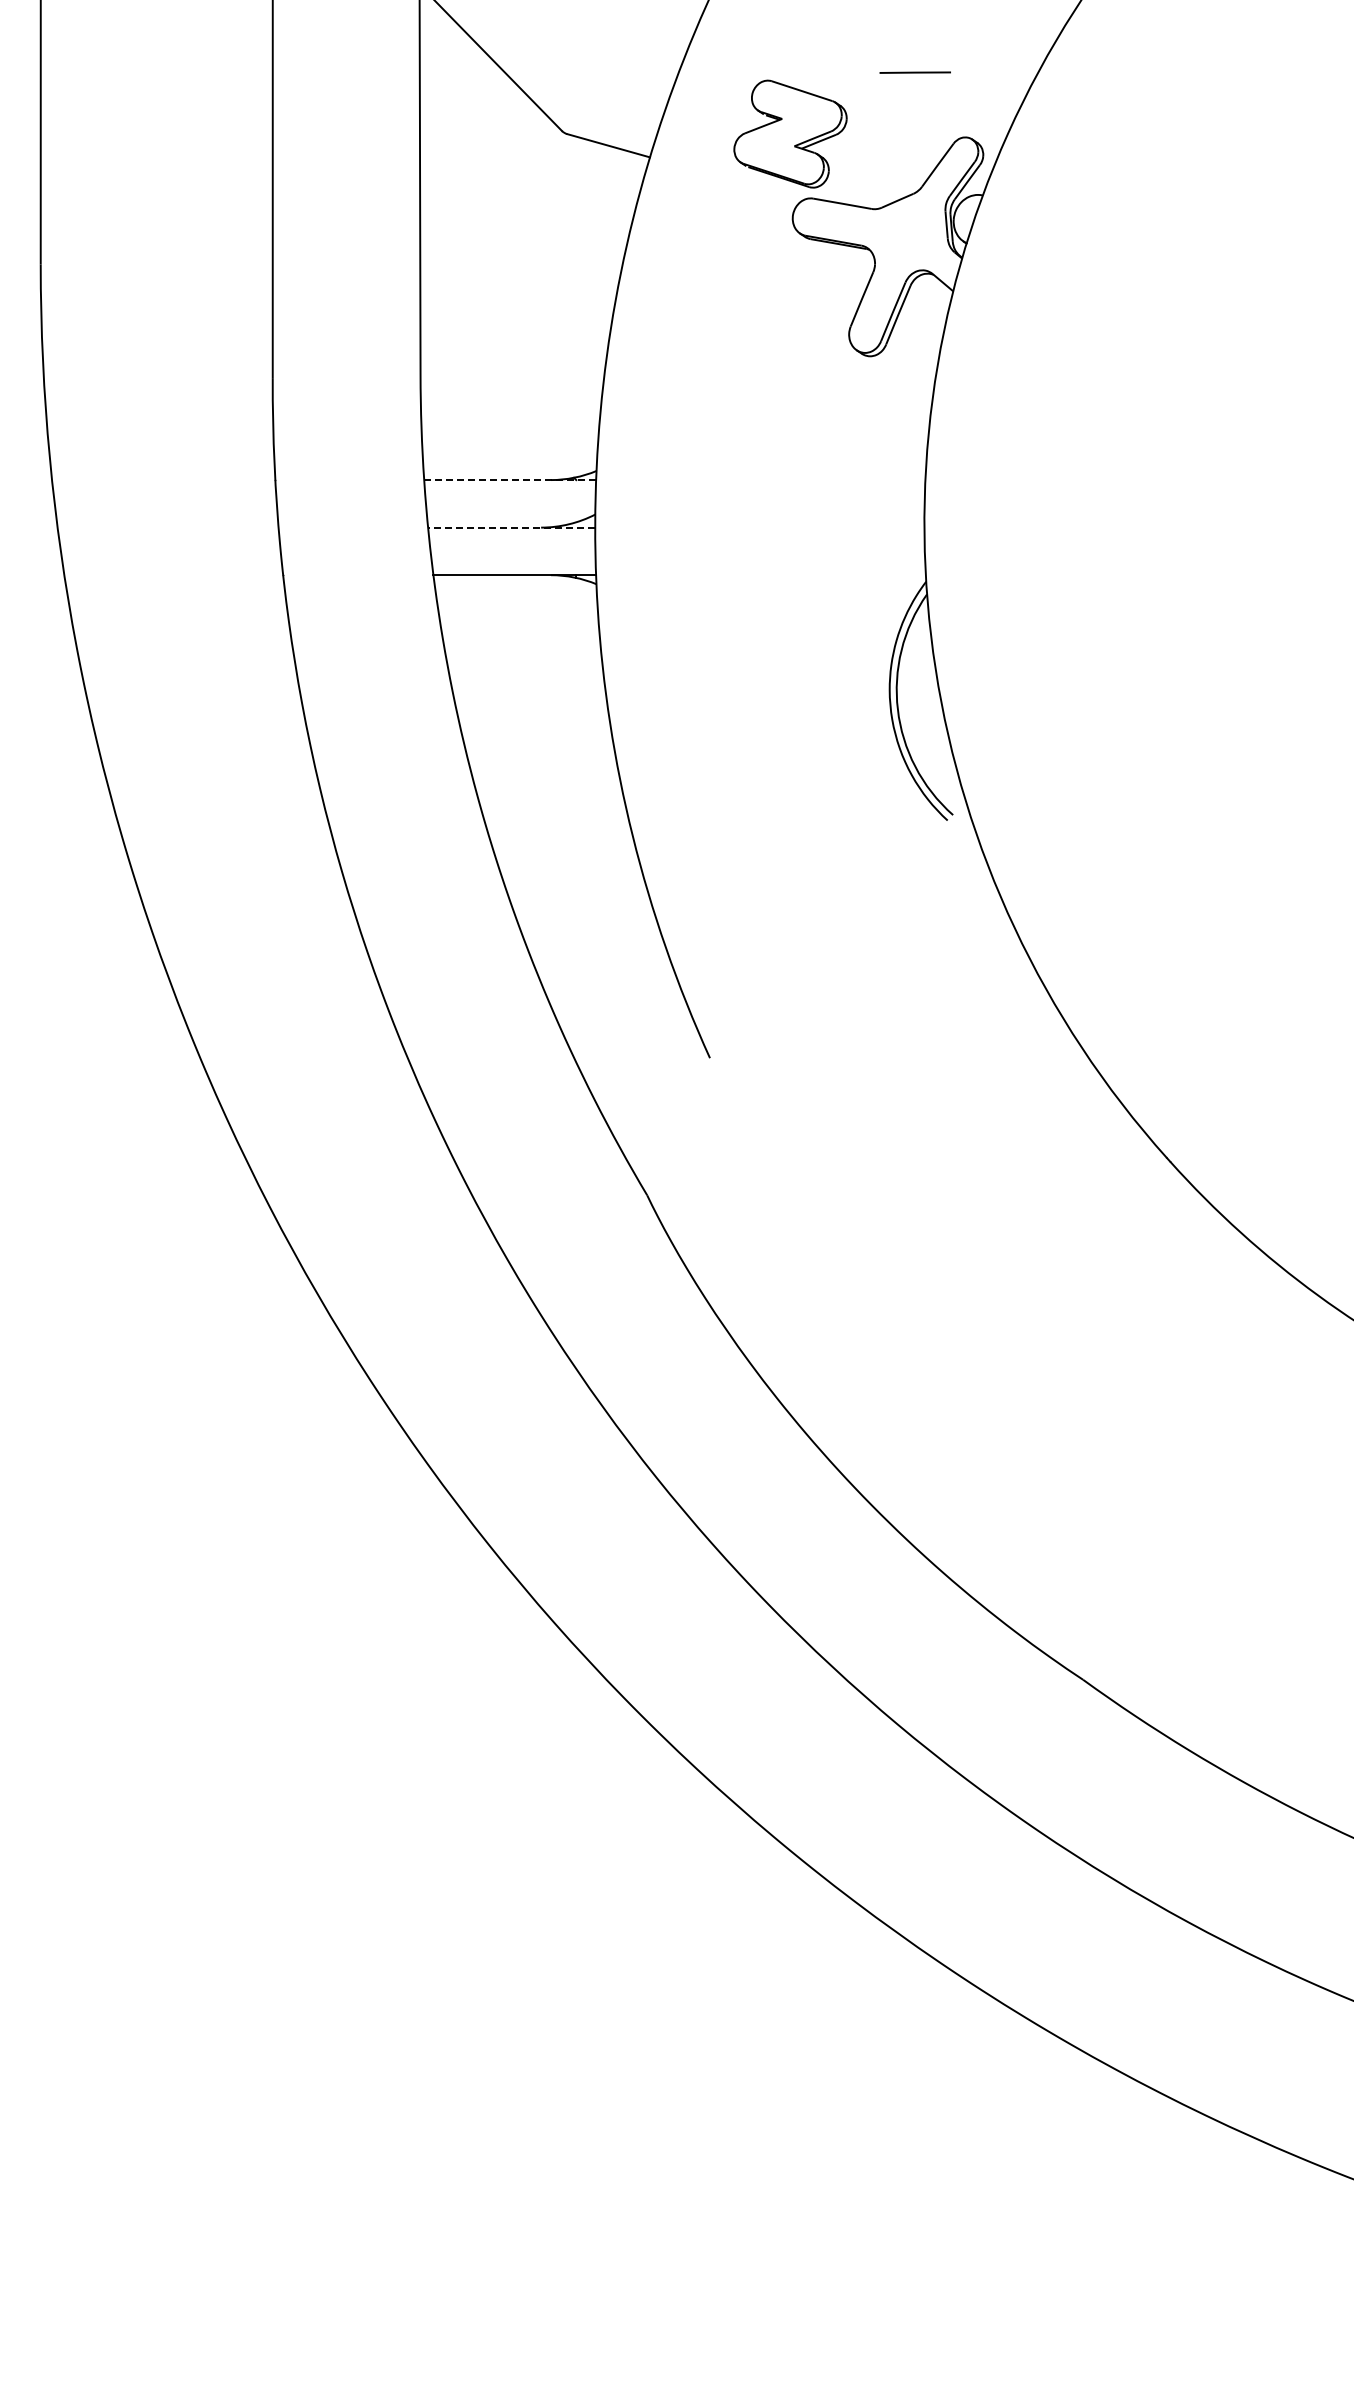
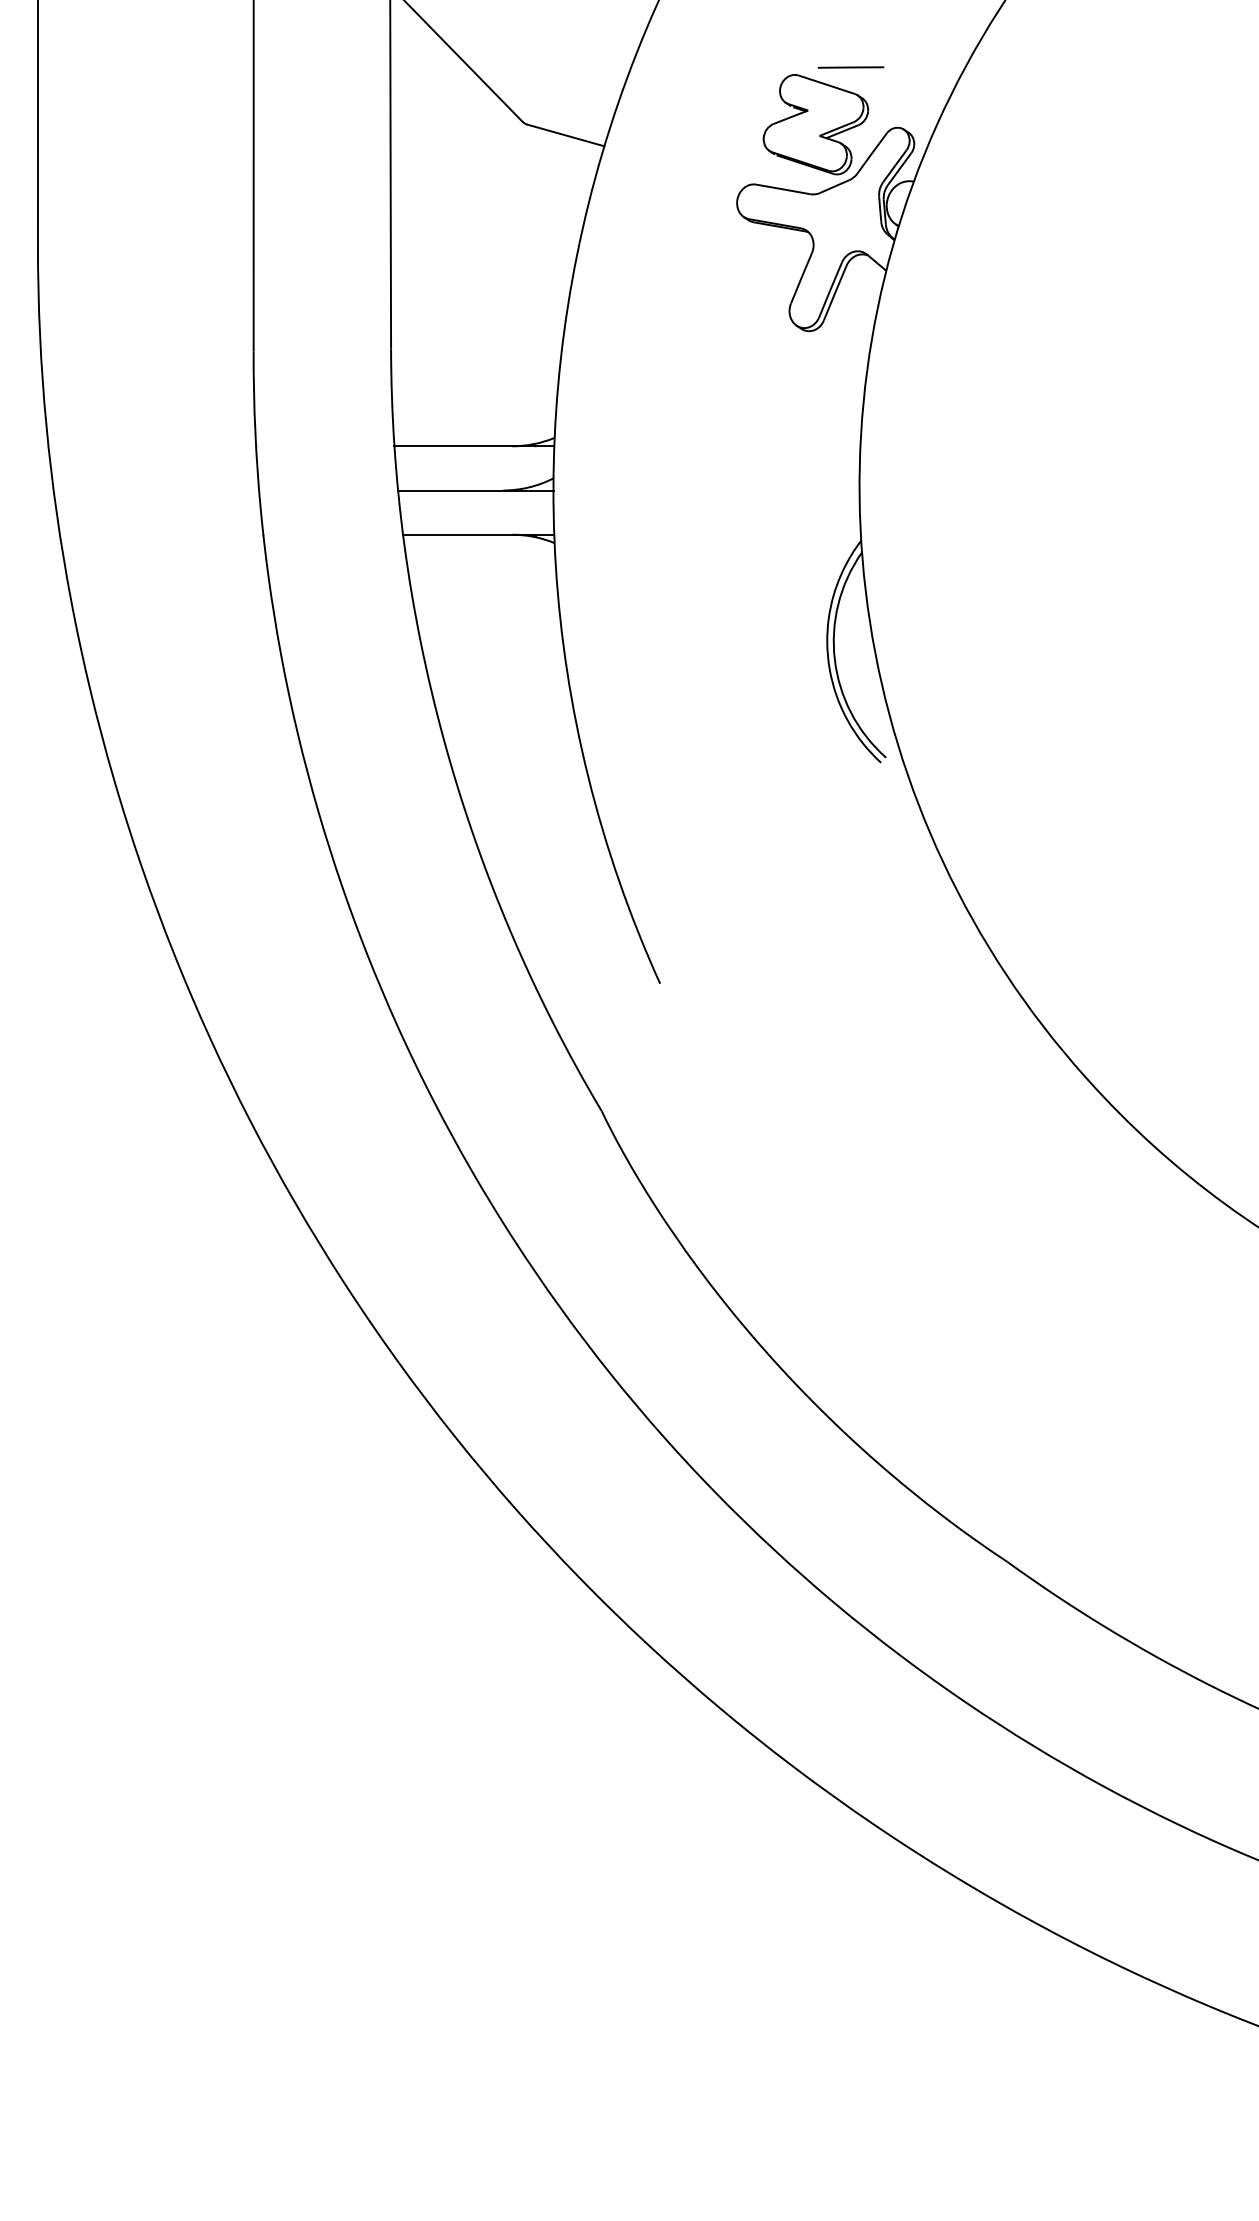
part: (790, 133) -> (815, 124), moved
line: (510, 480) -> (474, 446), dashed -> solid
line: (511, 527) -> (475, 490), dashed -> solid

